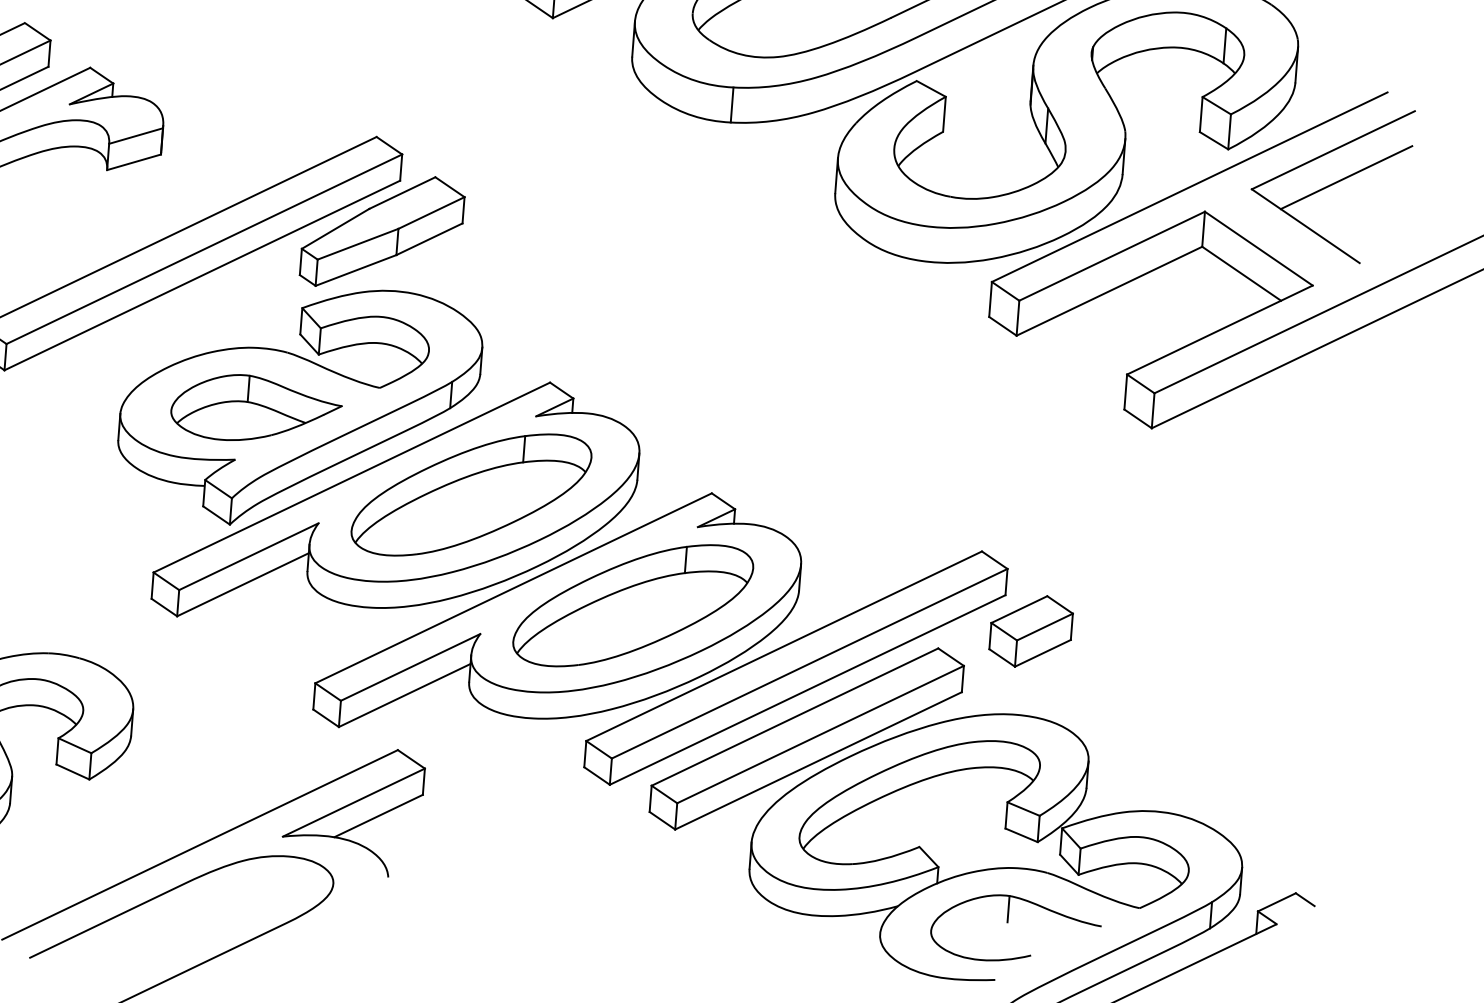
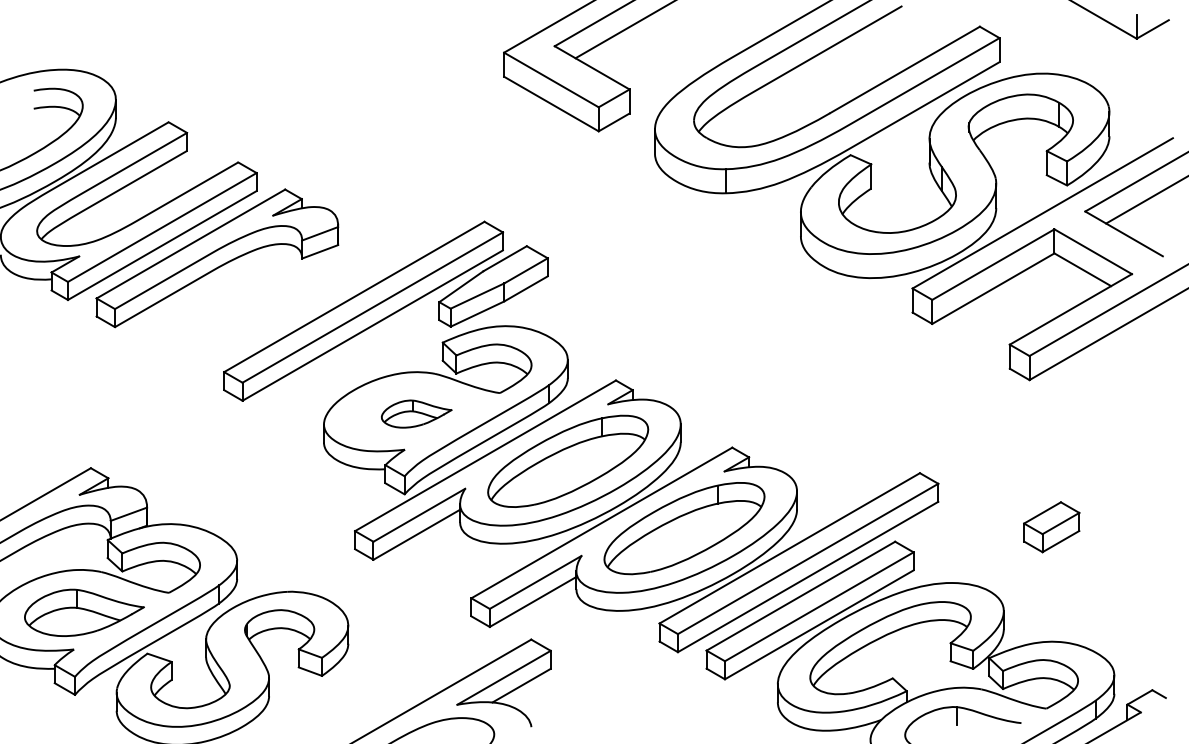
part: (256, 408) -> (416, 413), size x0.6
part: (1030, 631) -> (1051, 527), moved

